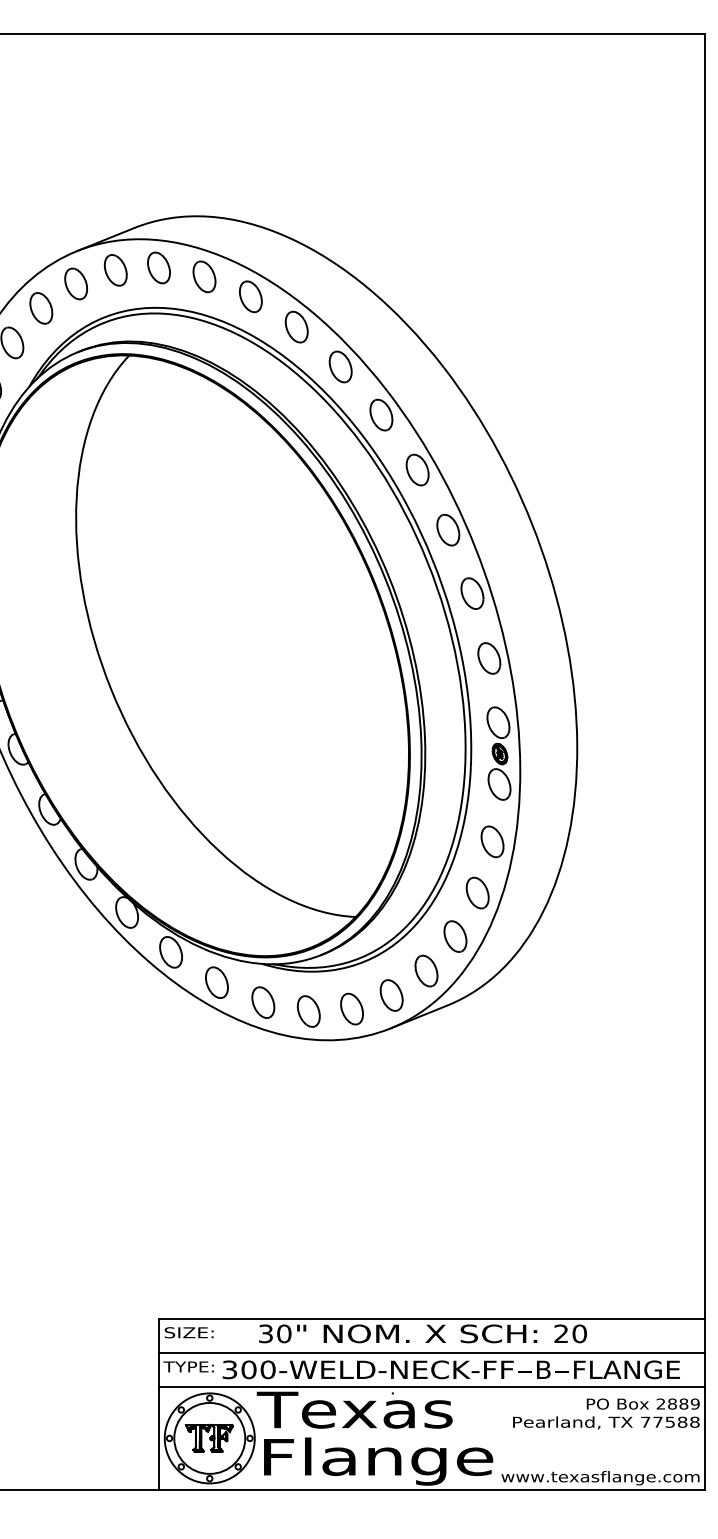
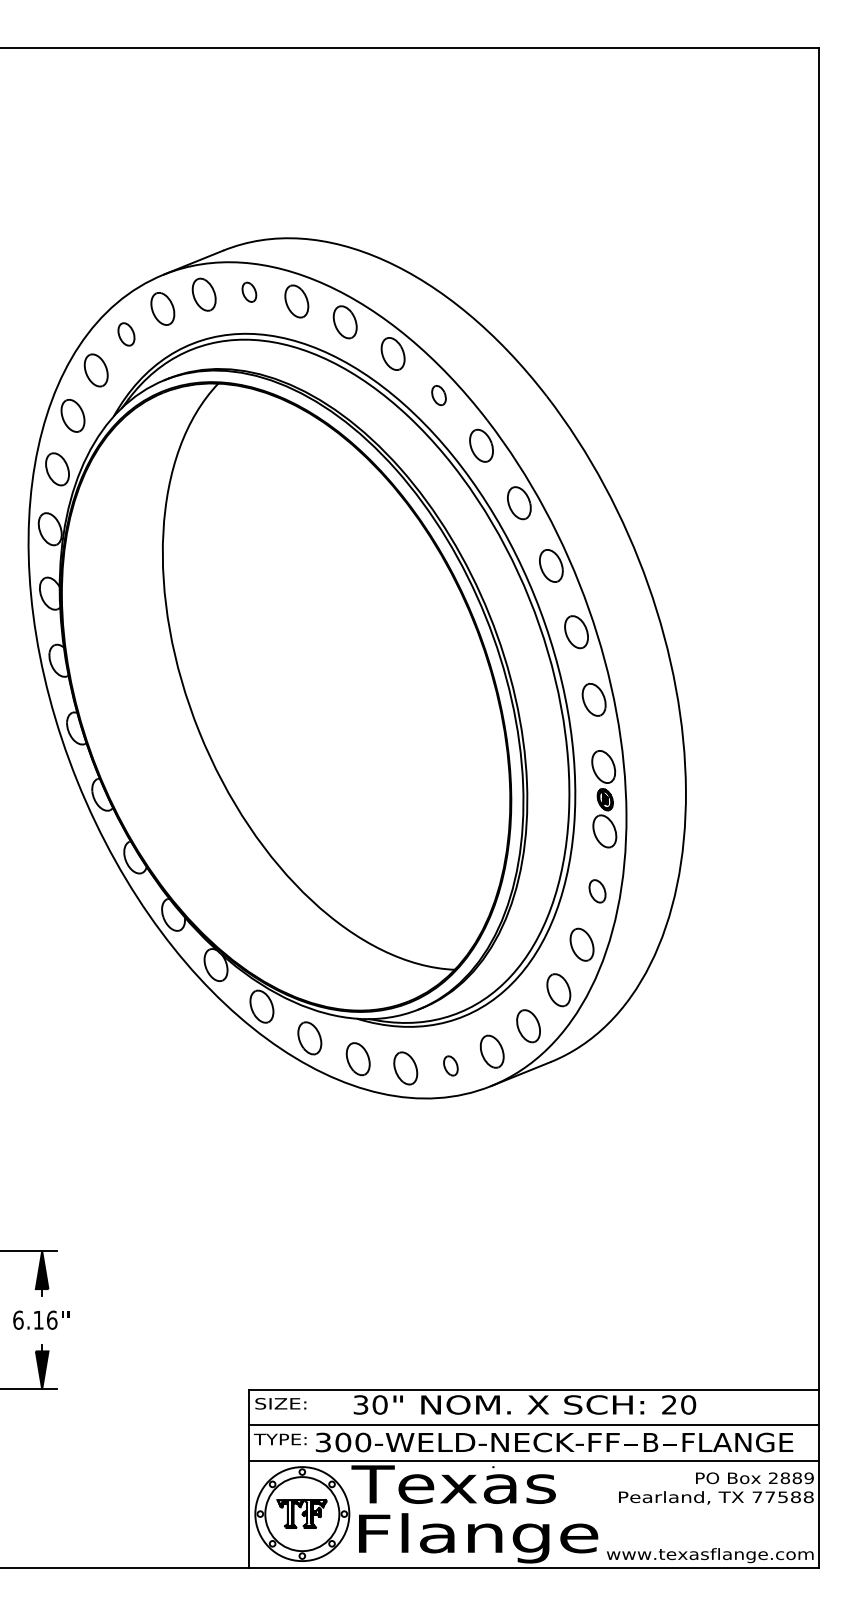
part: (159, 268) -> (249, 292), size x0.6
part: (41, 308) -> (126, 334), size x0.7
part: (340, 366) -> (438, 395), size x0.6
part: (492, 842) -> (597, 891), size x0.7
part: (351, 1008) -> (450, 1065), size x0.6

